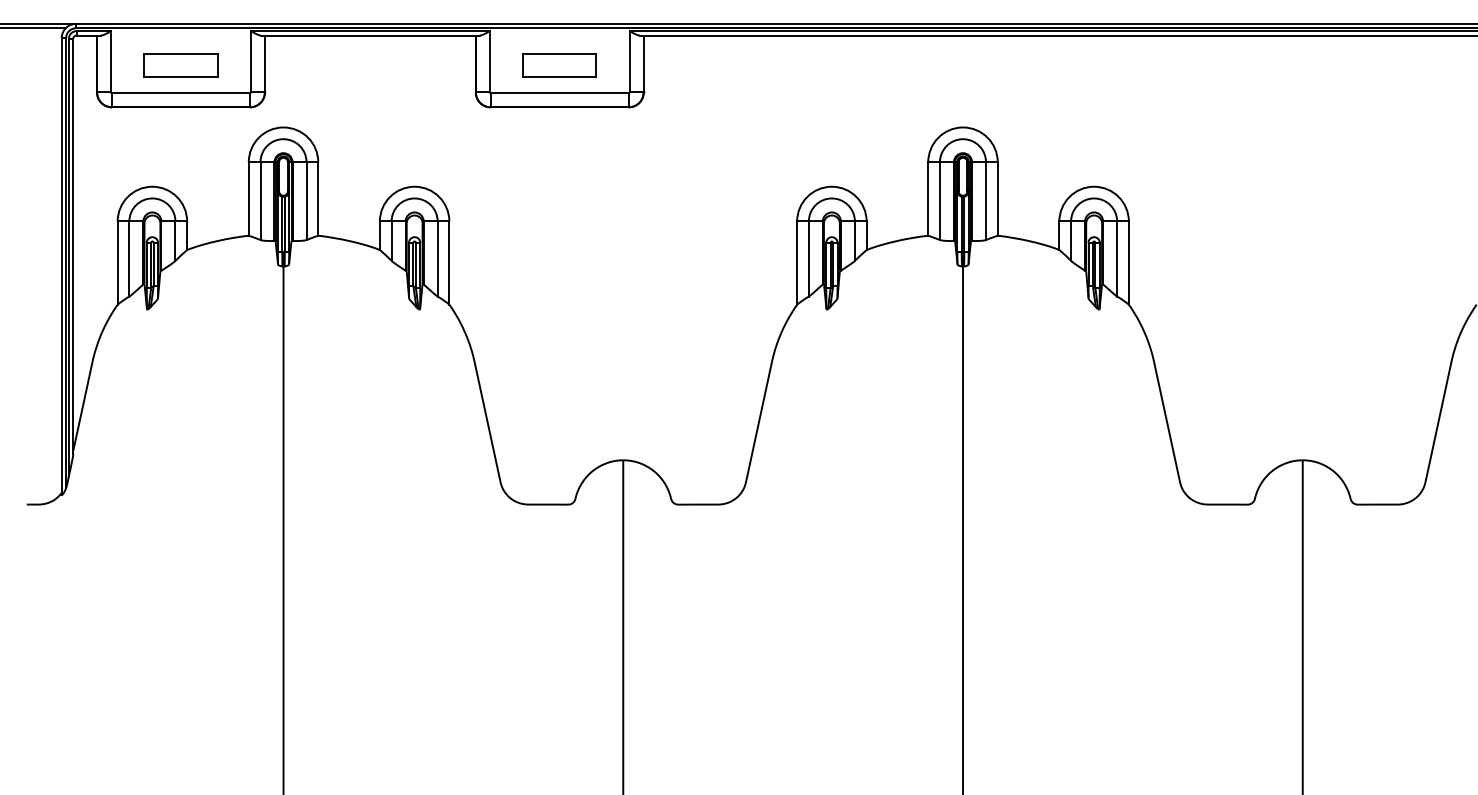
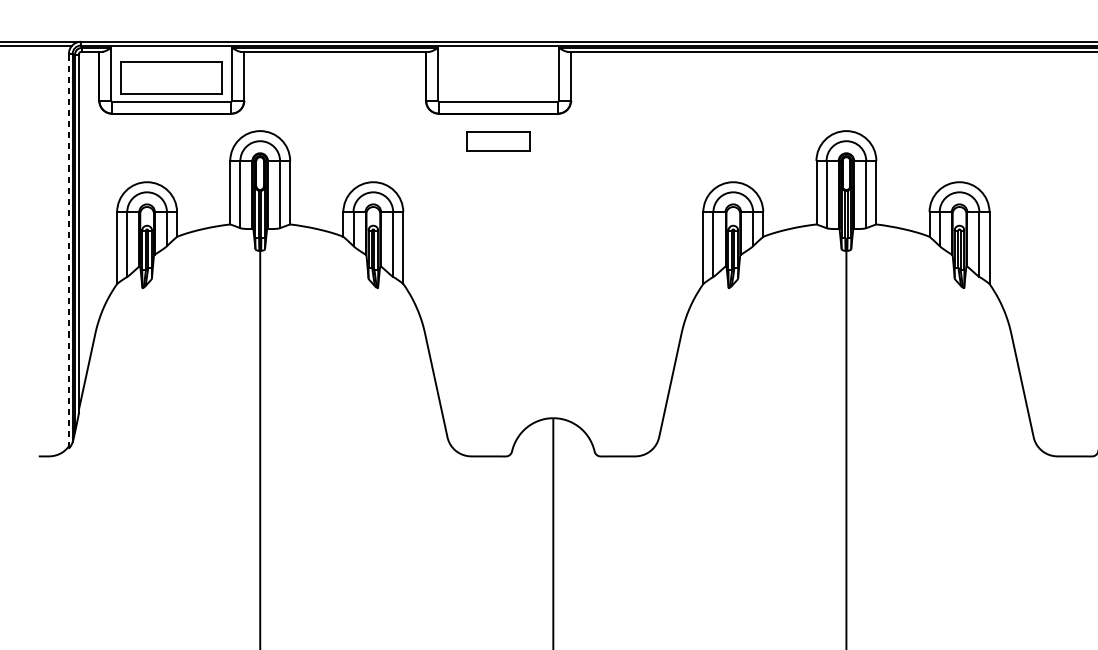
part: (180, 65) -> (171, 77), size x1.6
part: (559, 65) -> (498, 141), moved
line: (61, 266) -> (68, 251), solid -> dashed

